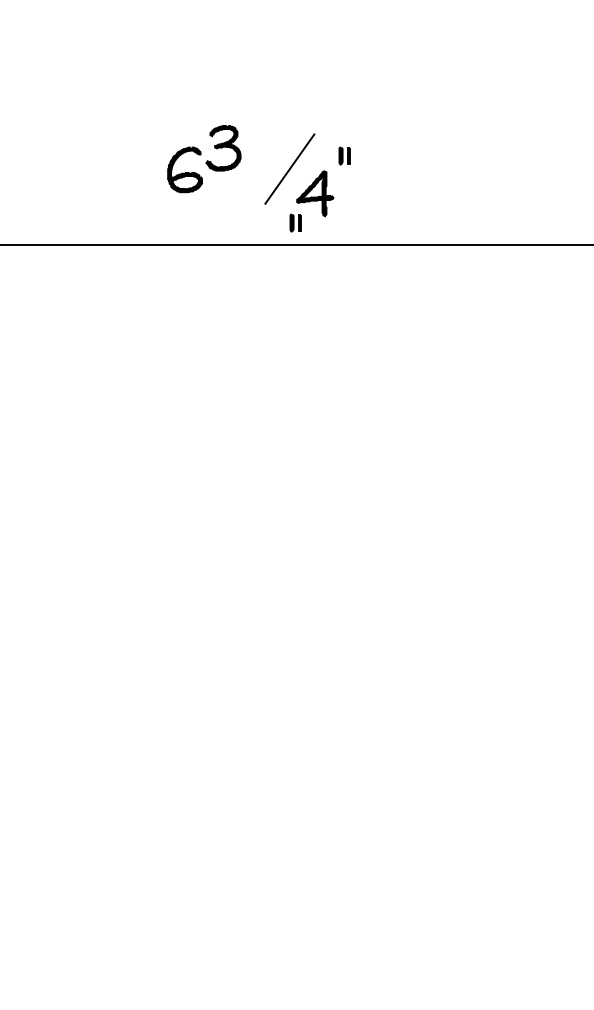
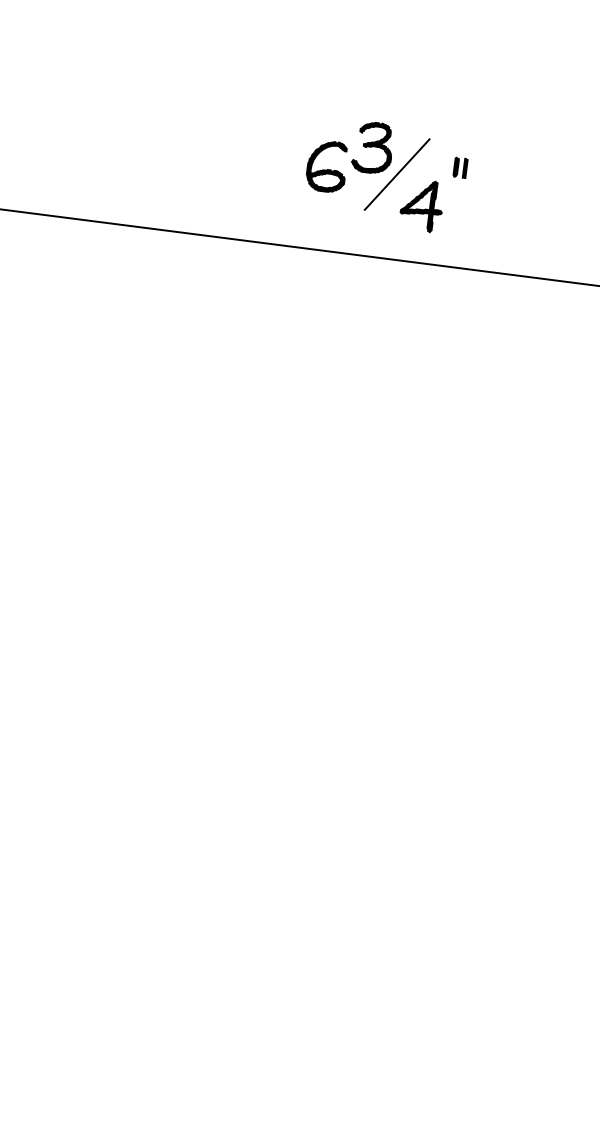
part: (204, 159) -> (350, 157), moved
part: (295, 222) -> (395, 234), removed

